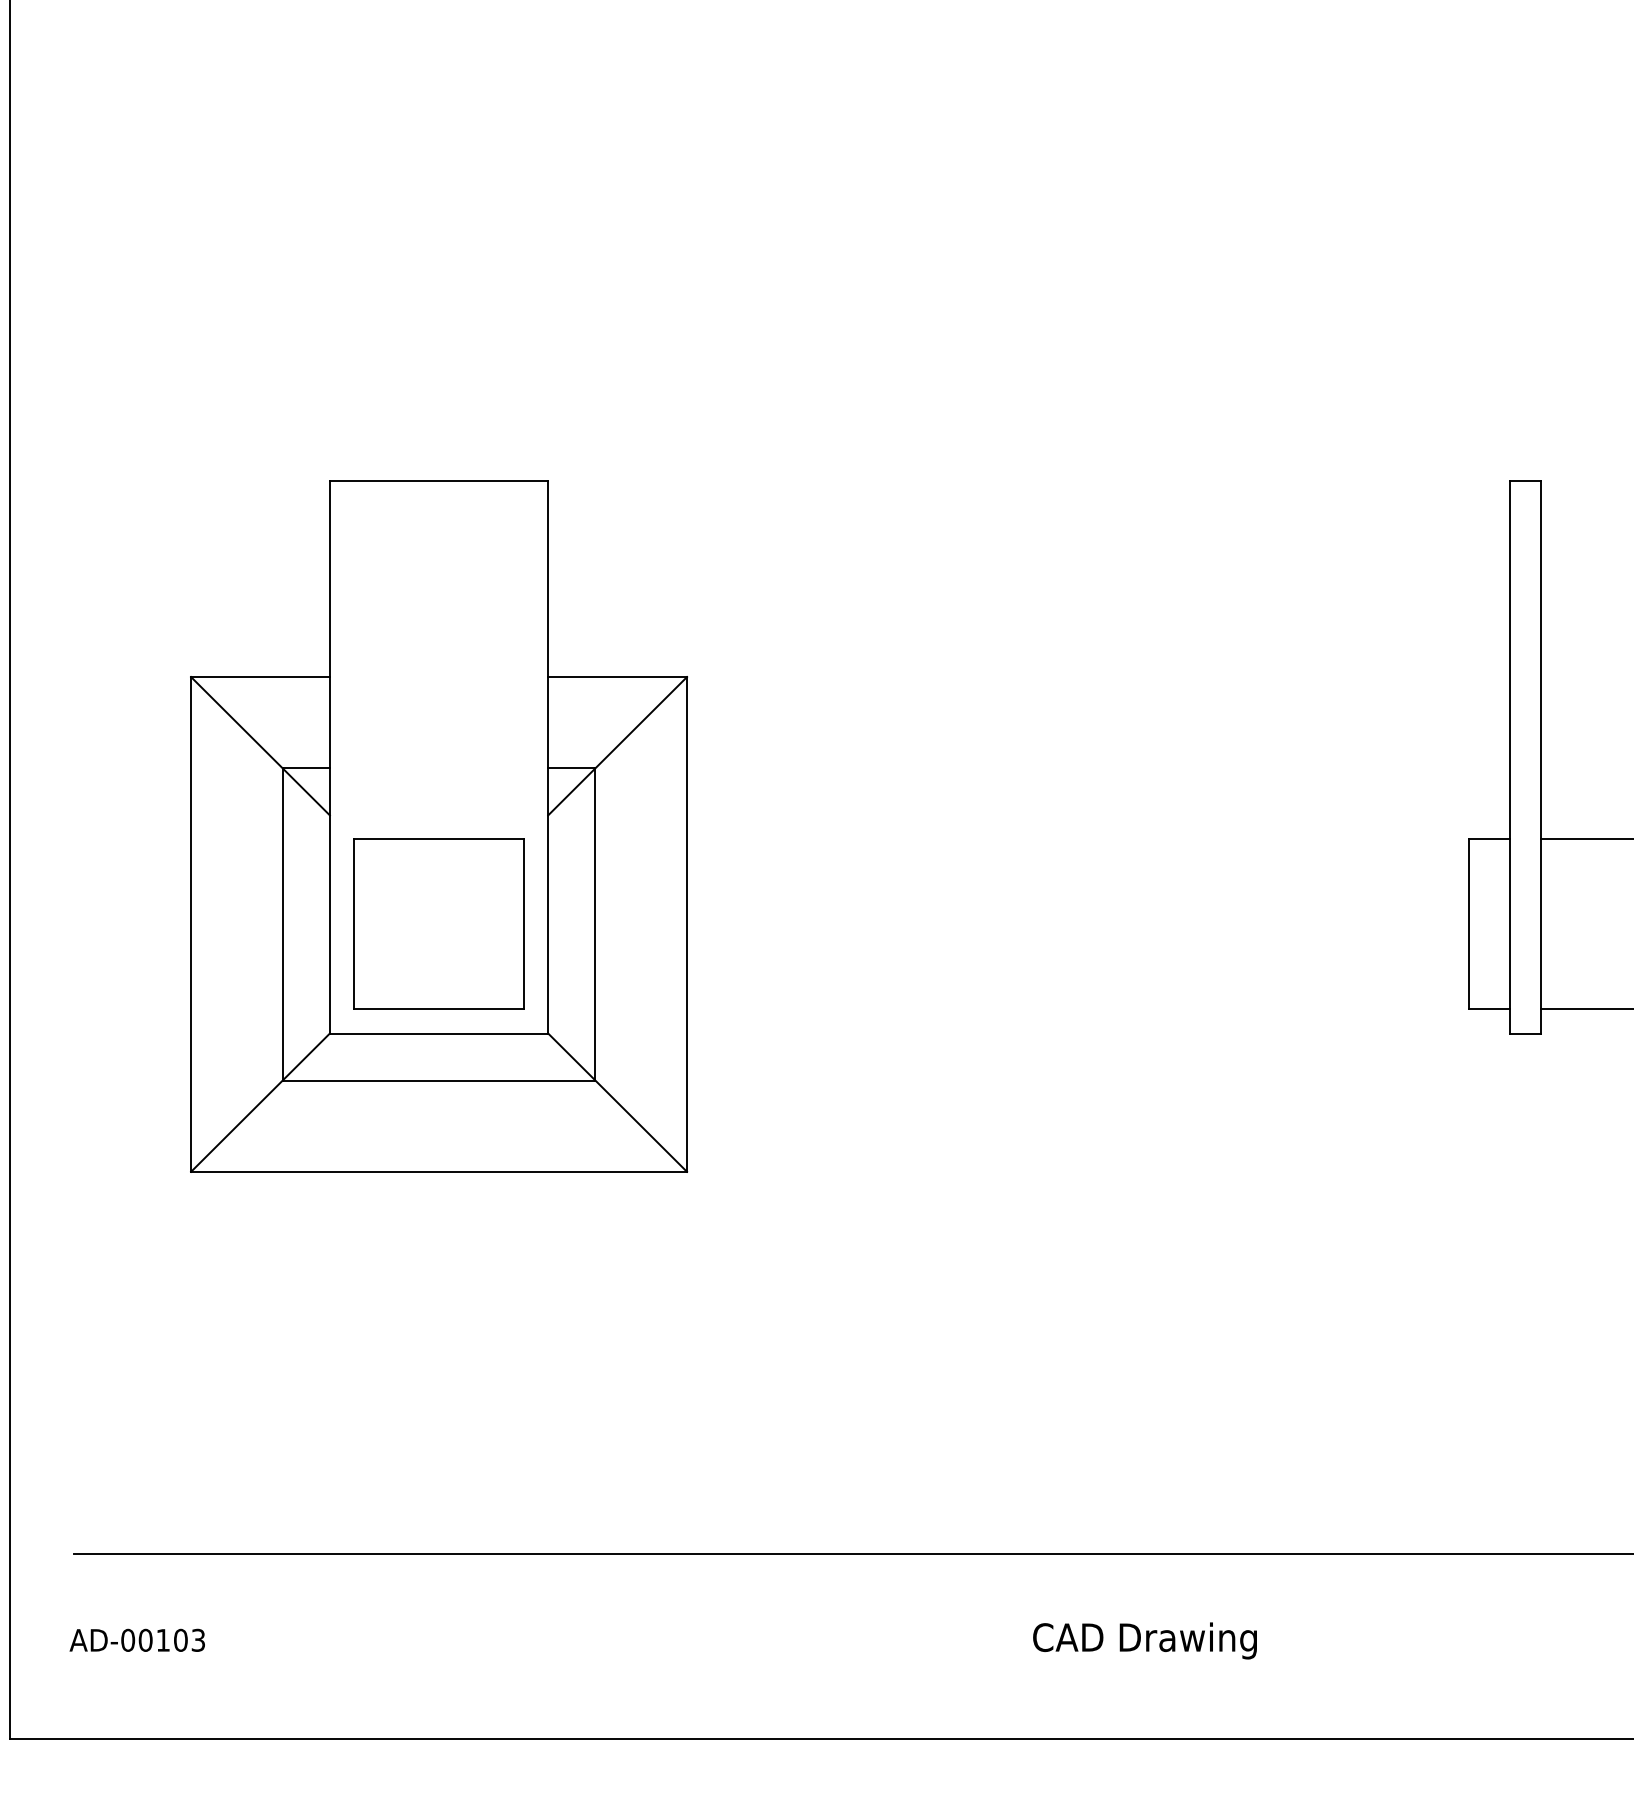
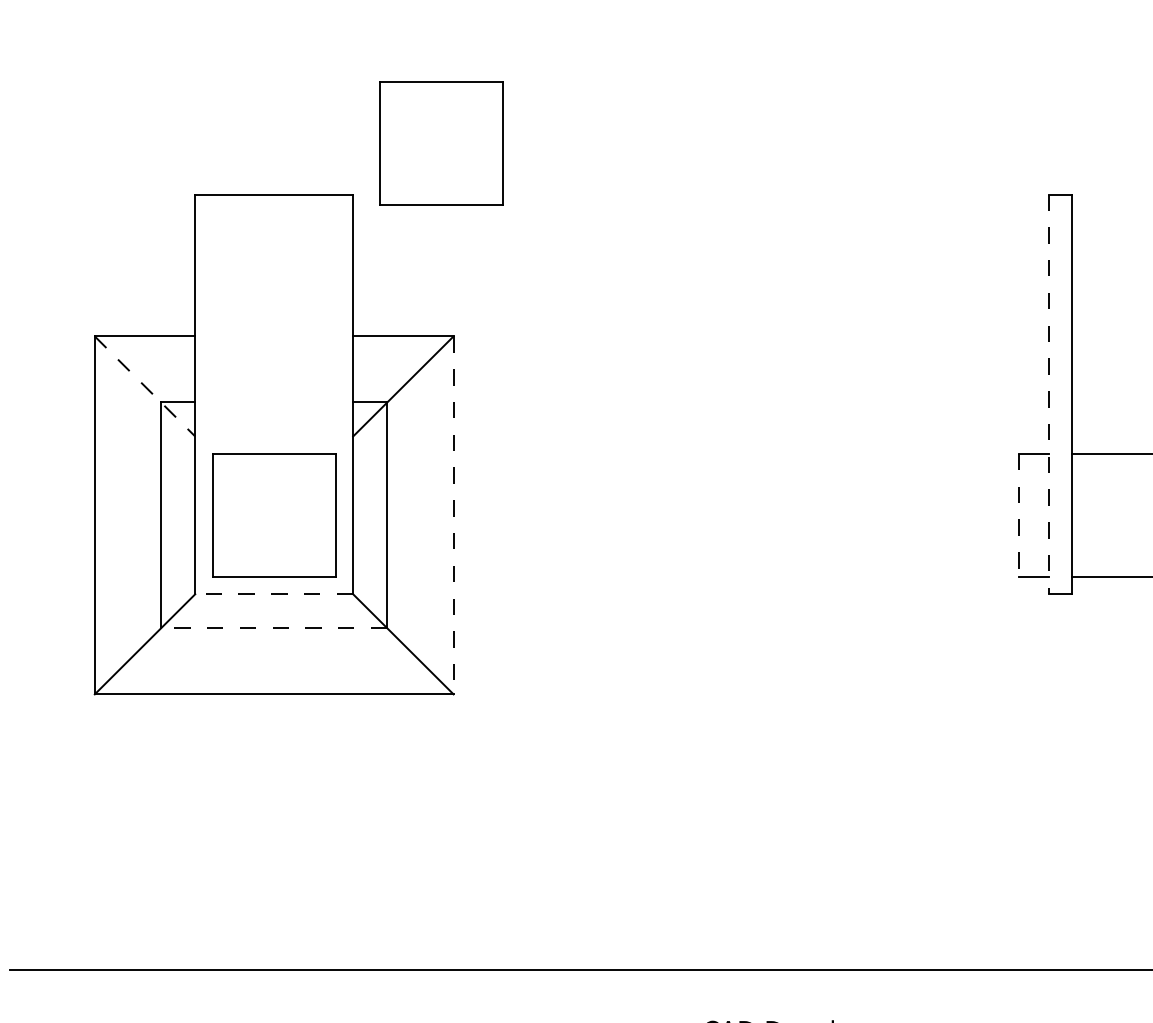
part: (669, 409) -> (440, 142), added
line: (260, 746) -> (145, 386), solid -> dashed
line: (1510, 757) -> (1049, 394), solid -> dashed
line: (687, 924) -> (453, 515), solid -> dashed
line: (1469, 924) -> (1019, 515), solid -> dashed
line: (438, 1033) -> (273, 594), solid -> dashed
line: (438, 1080) -> (273, 628), solid -> dashed

